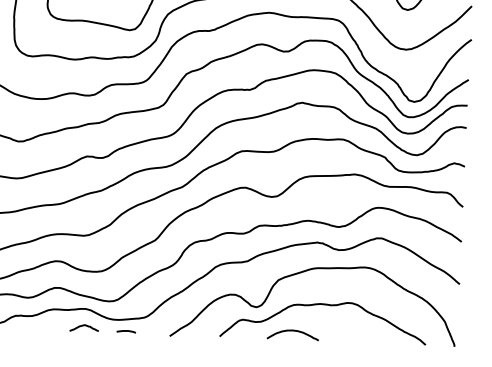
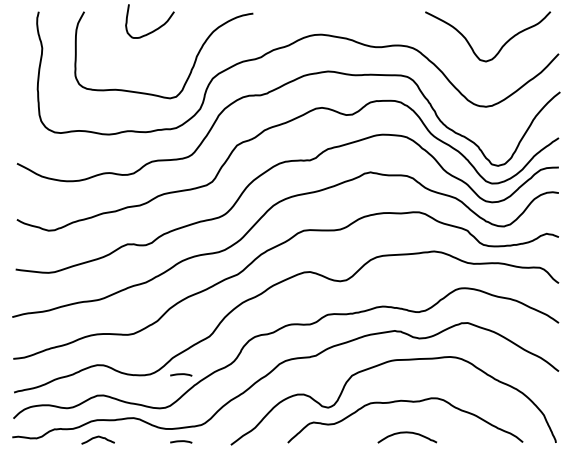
line: (129, 272) -> (181, 374), added
curve: (82, 326) -> (96, 438), moved
curve: (293, 331) -> (407, 433), moved

